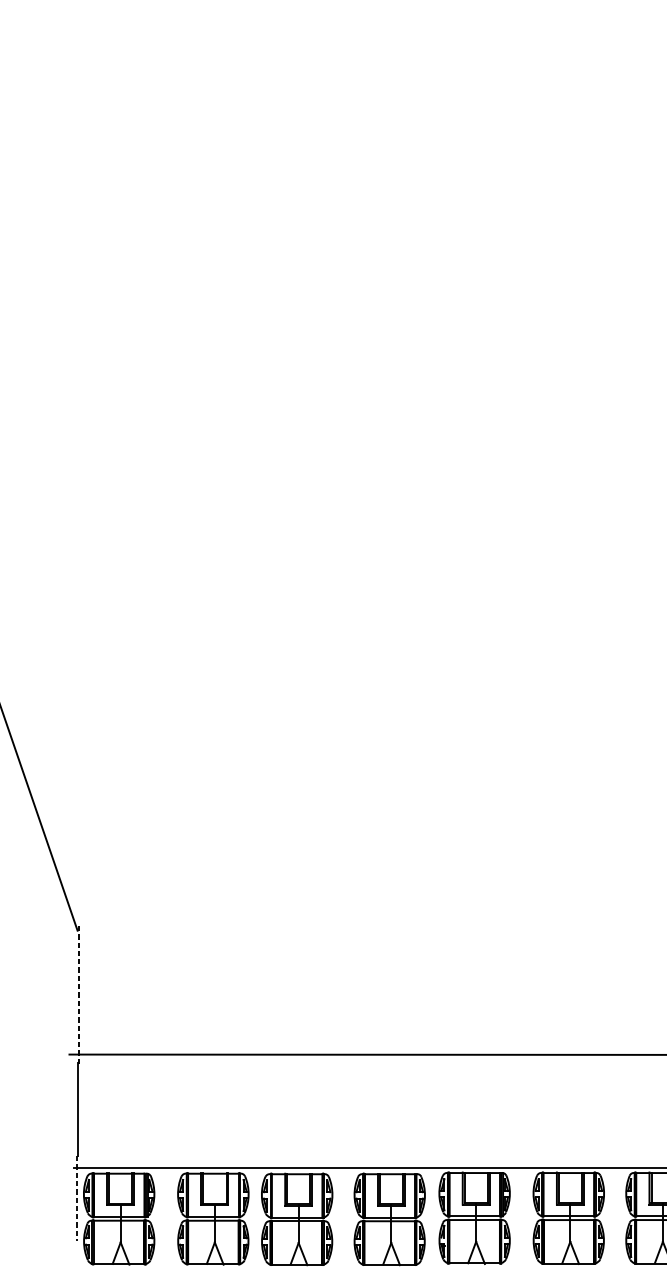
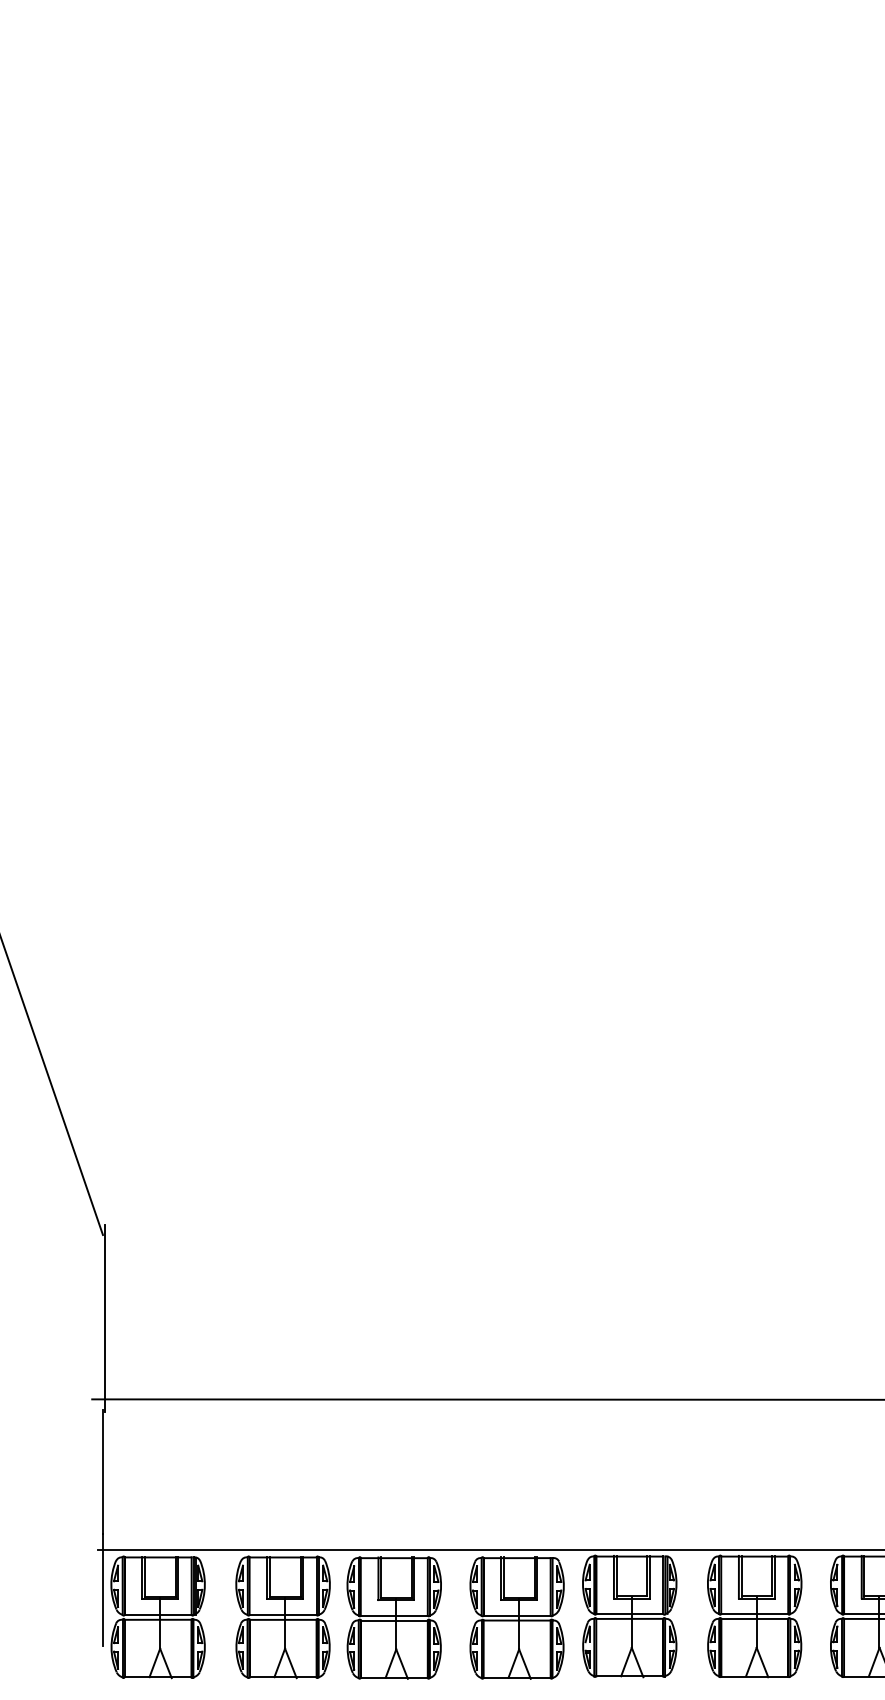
line: (78, 993) -> (104, 1318), dashed -> solid
line: (77, 1198) -> (102, 1590), dashed -> solid

